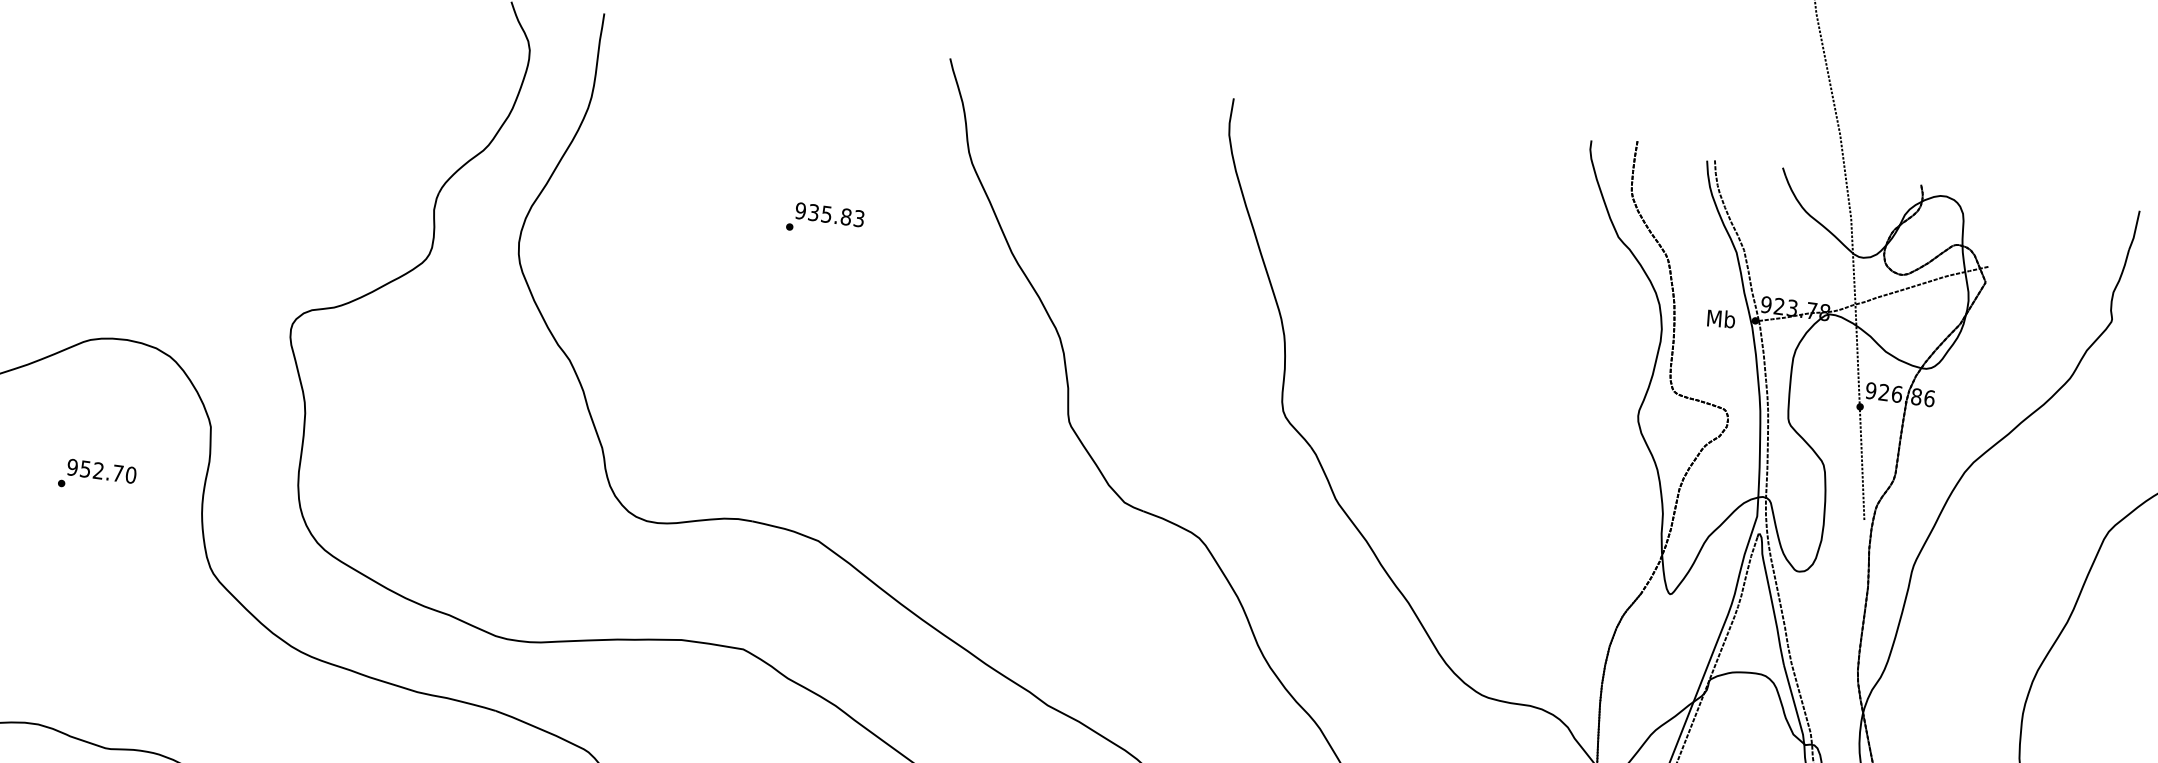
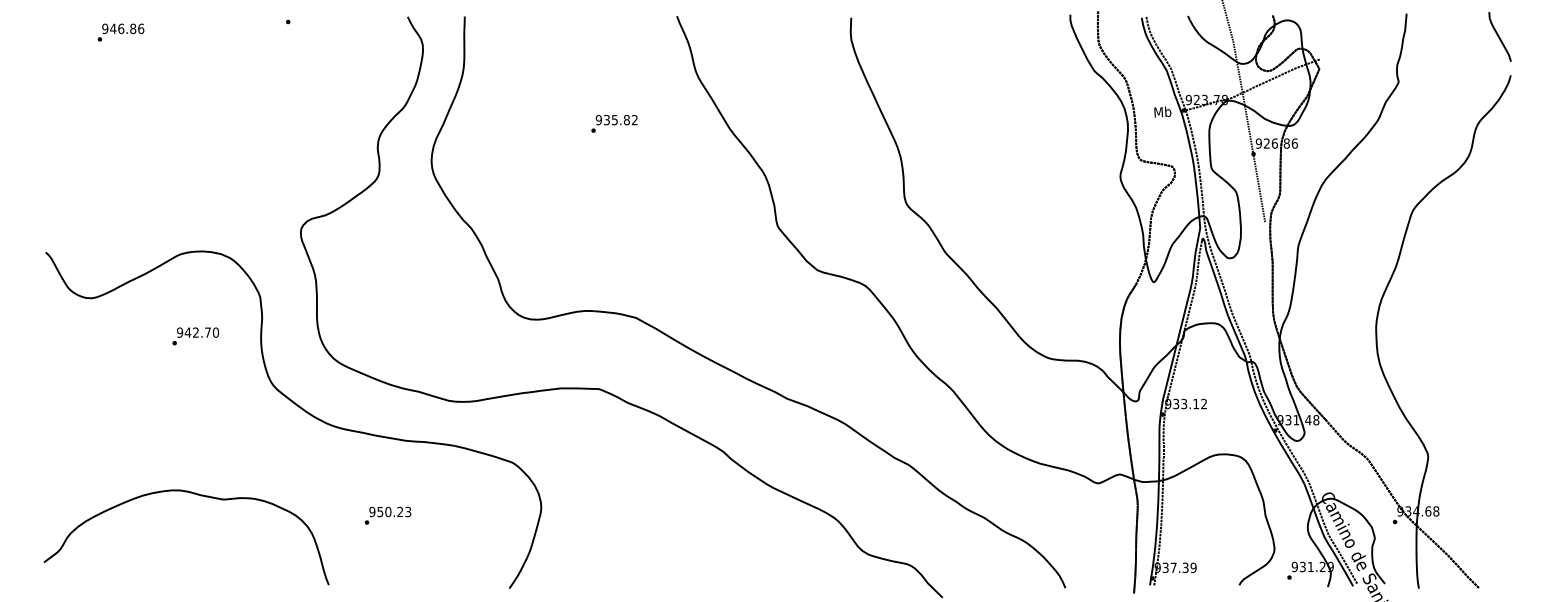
text: (858, 219) -> (634, 120), 935.83 -> 935.82
text: (84, 468) -> (187, 332), 952.70 -> 942.70

